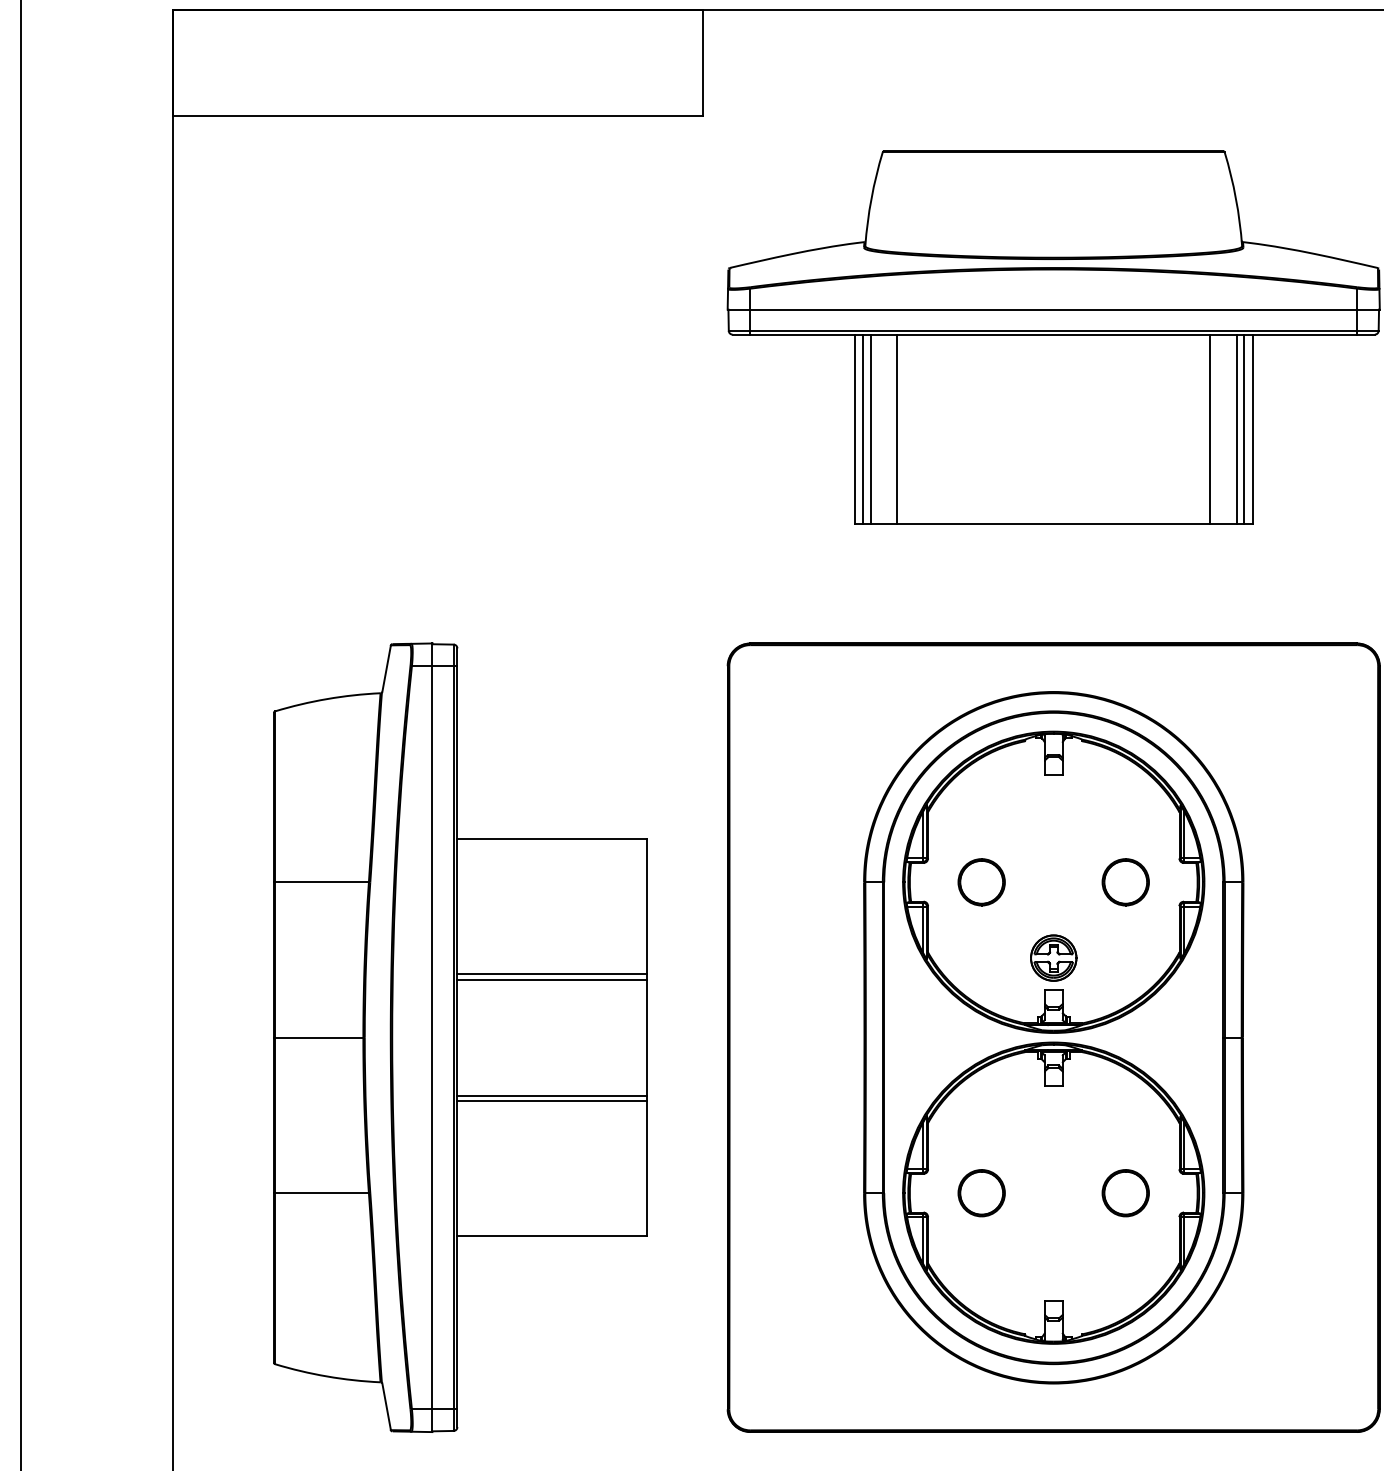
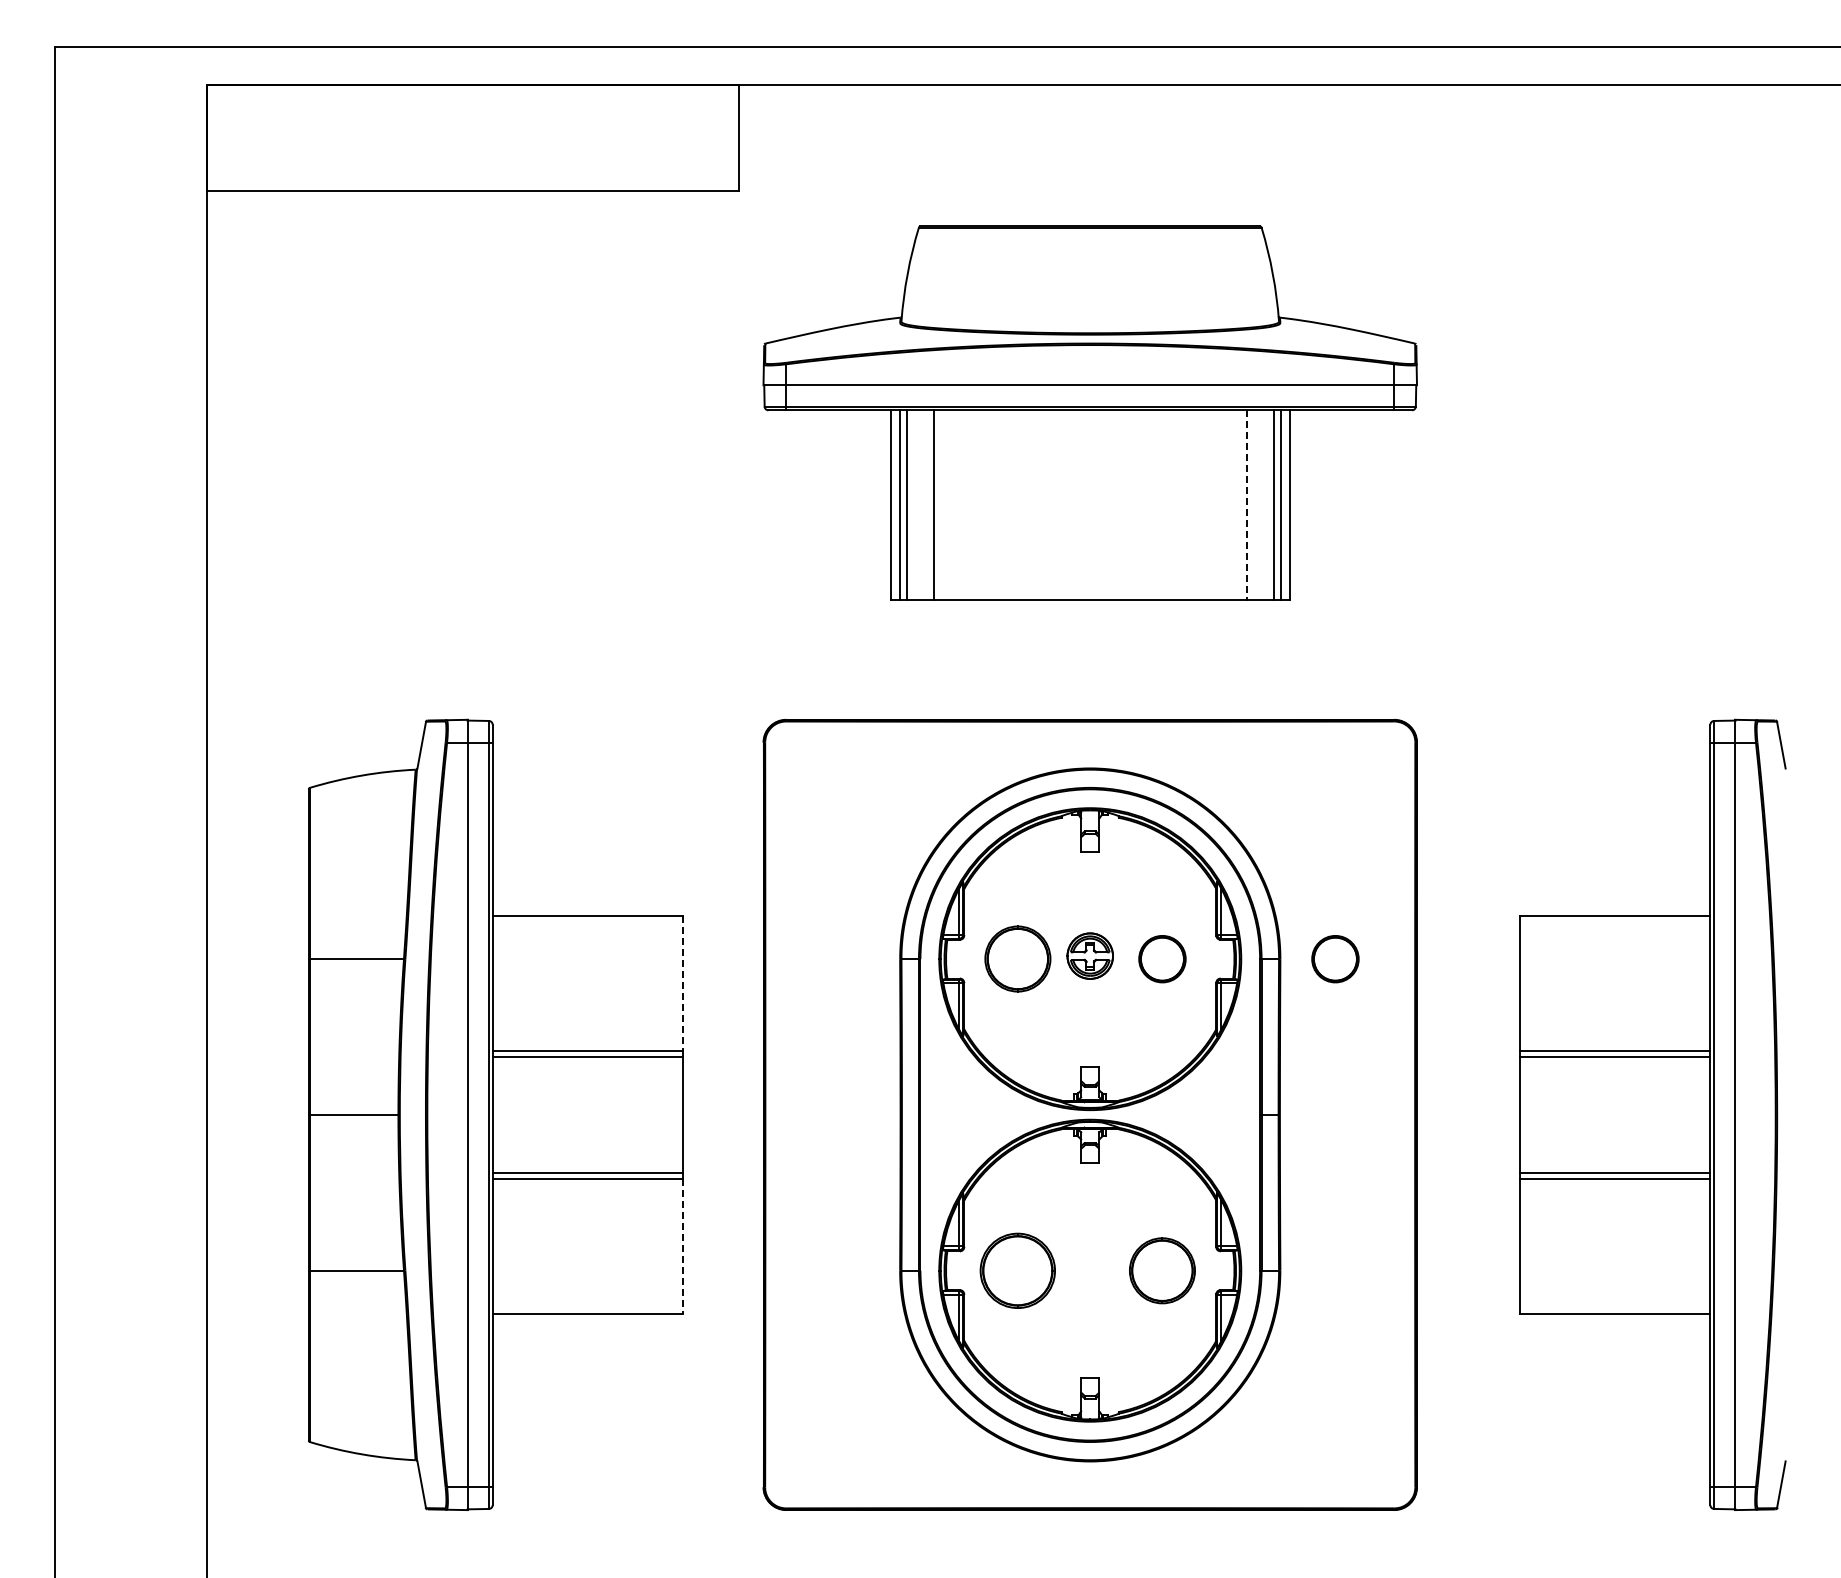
line: (1209, 429) -> (1246, 505), solid -> dashed
part: (982, 882) -> (1018, 959), size x1.4
part: (1298, 882) -> (1335, 959), added
line: (646, 907) -> (682, 984), solid -> dashed
part: (1052, 957) -> (1089, 955), moved
line: (646, 1169) -> (682, 1246), solid -> dashed
part: (982, 1192) -> (1018, 1270), size x1.6
part: (1125, 1192) -> (1162, 1270), size x1.4

